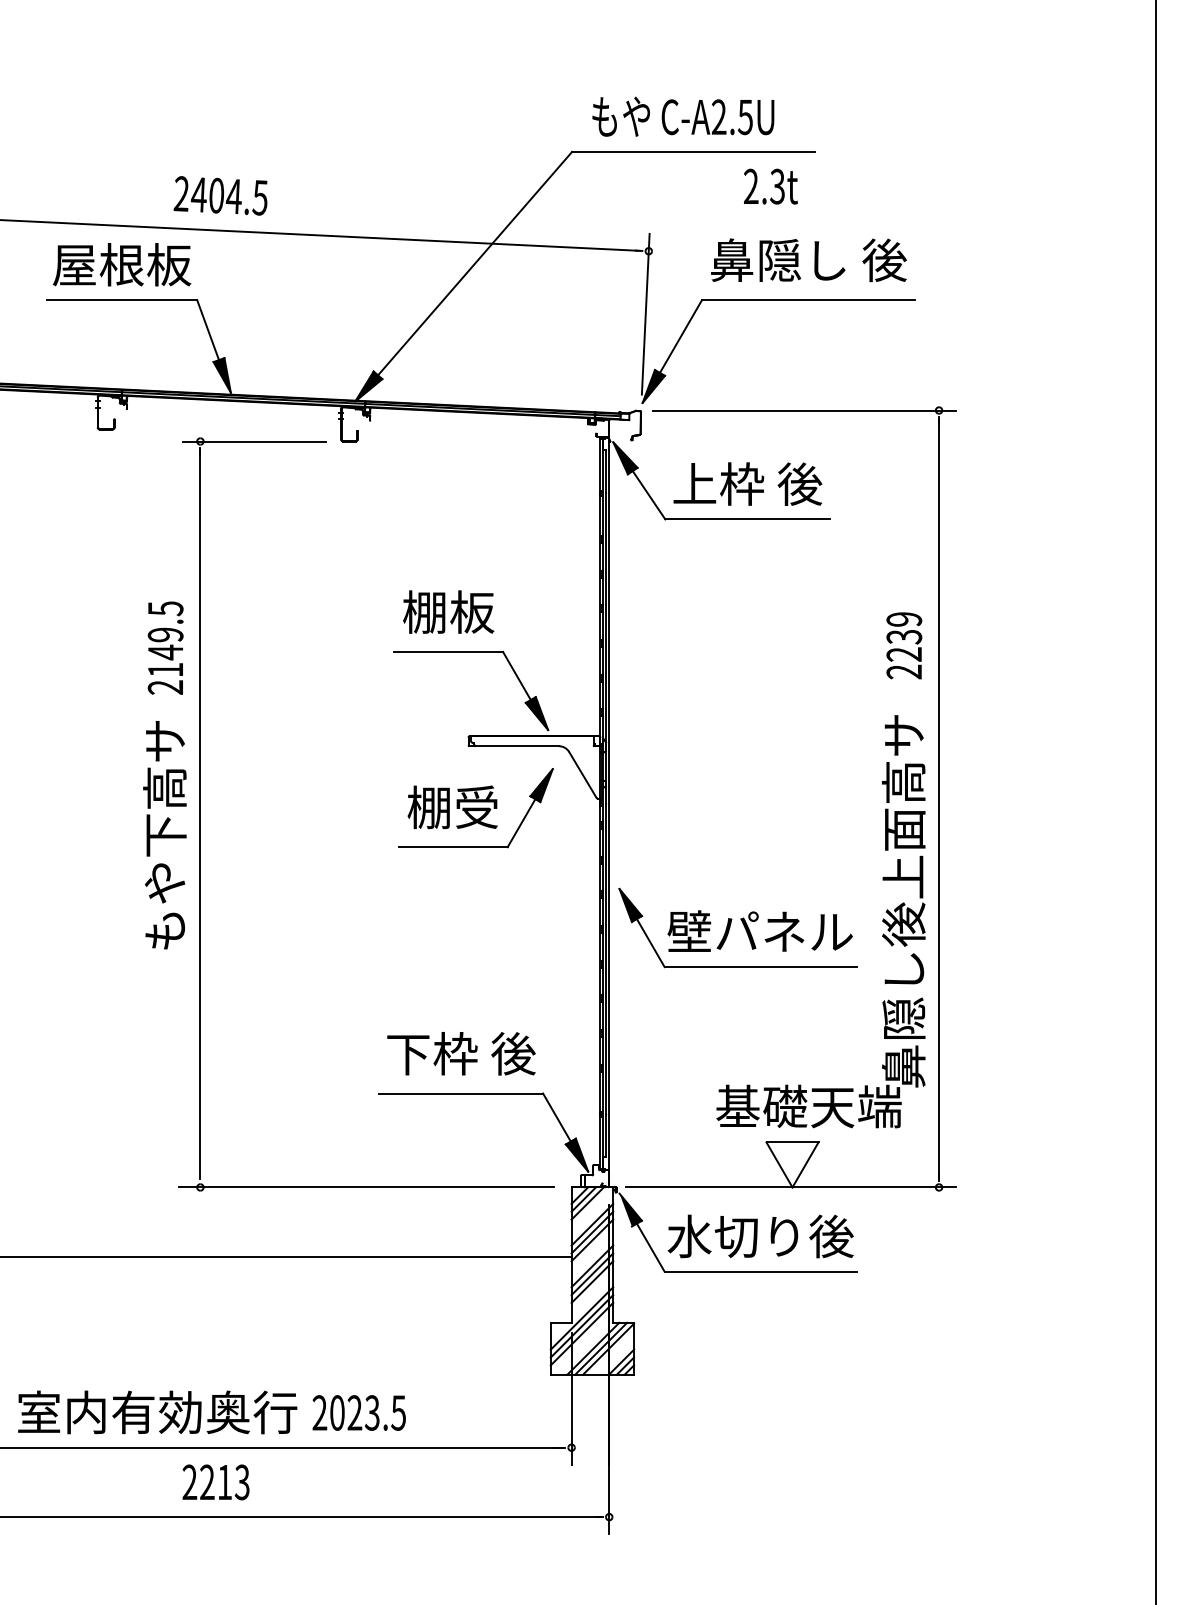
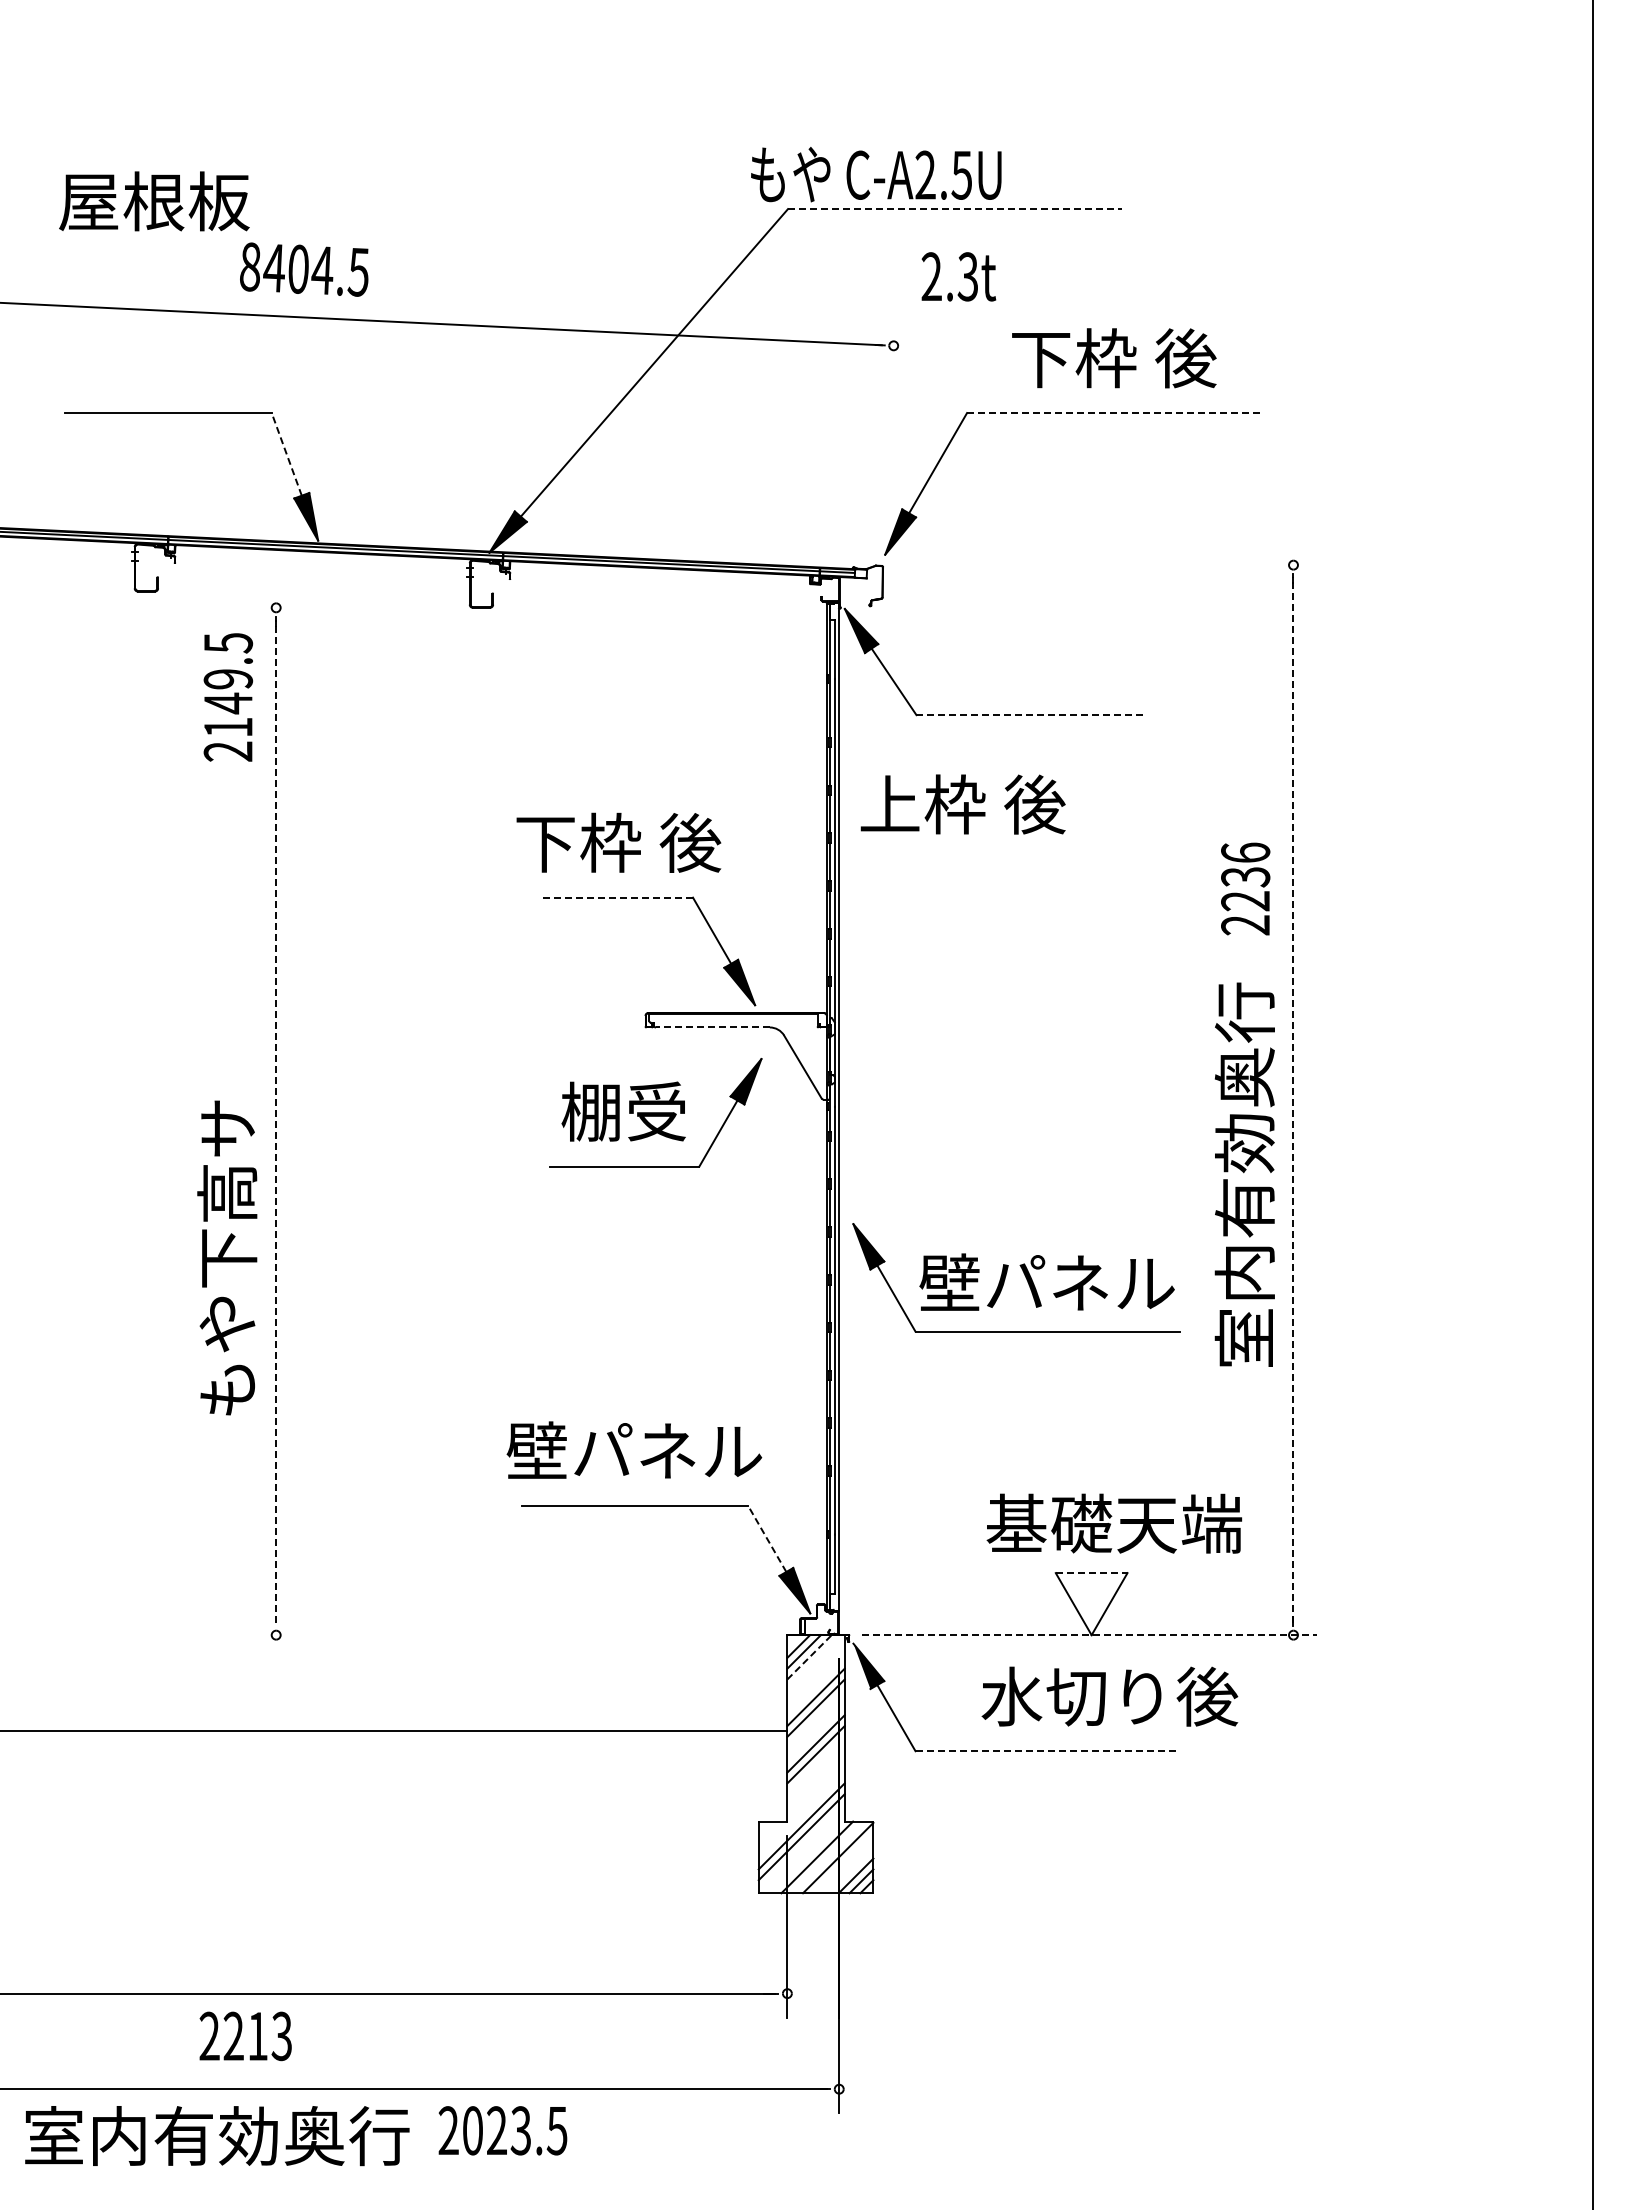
text: (683, 116) -> (876, 174), moved
line: (693, 152) -> (955, 209), solid -> dashed
text: (770, 186) -> (958, 276), moved
text: (181, 193) -> (249, 266), 2404.5 -> 8404.5
text: (809, 260) -> (1114, 358), 鼻隠し 後 -> 下枠 後
text: (122, 264) -> (154, 201), moved
line: (808, 300) -> (1113, 413), solid -> dashed
line: (645, 314) -> (889, 432), removed
line: (207, 330) -> (286, 454), solid -> dashed
line: (804, 410) -> (1108, 565), removed
line: (254, 441) -> (350, 607), removed
text: (747, 484) -> (962, 804), moved
line: (748, 519) -> (1030, 715), solid -> dashed
text: (448, 611) -> (618, 842), 棚板 -> 下枠 後
text: (904, 619) -> (1245, 852), 2239 -> 2236
text: (165, 648) -> (228, 697), moved
line: (448, 651) -> (618, 897), solid -> dashed
line: (517, 746) -> (712, 1027), solid -> dashed
line: (939, 799) -> (1293, 1100), solid -> dashed
line: (200, 814) -> (276, 1121), solid -> dashed
text: (165, 834) -> (227, 1257), moved
text: (903, 900) -> (1244, 1239), 鼻隠し後上面高サ -> 室内有効奥行
text: (460, 1054) -> (634, 1451), 下枠 後 -> 壁パネル
line: (557, 1117) -> (767, 1538), solid -> dashed
line: (792, 1142) -> (1091, 1573), solid -> dashed
line: (366, 1187) -> (504, 1635), removed
line: (790, 1187) -> (1089, 1635), solid -> dashed
line: (587, 1202) -> (809, 1656), solid -> dashed
line: (592, 1224) -> (815, 1686), removed
text: (760, 1236) -> (1109, 1696), moved
line: (761, 1271) -> (1048, 1751), solid -> dashed
line: (592, 1282) -> (815, 1765), removed
line: (581, 1318) -> (801, 1815), removed
line: (600, 1348) -> (827, 1857), removed
text: (157, 1412) -> (217, 2136), moved
text: (358, 1412) -> (502, 2130), moved
text: (215, 1482) -> (245, 2036), moved

